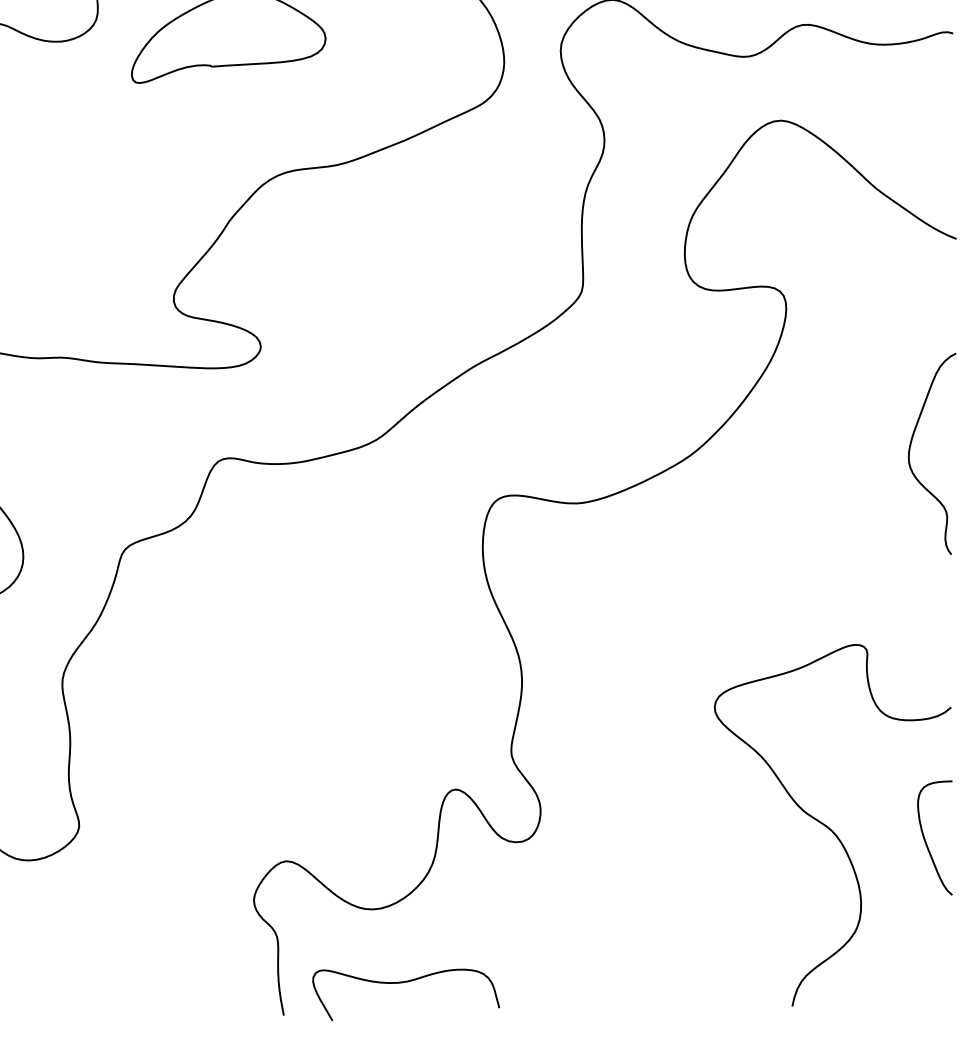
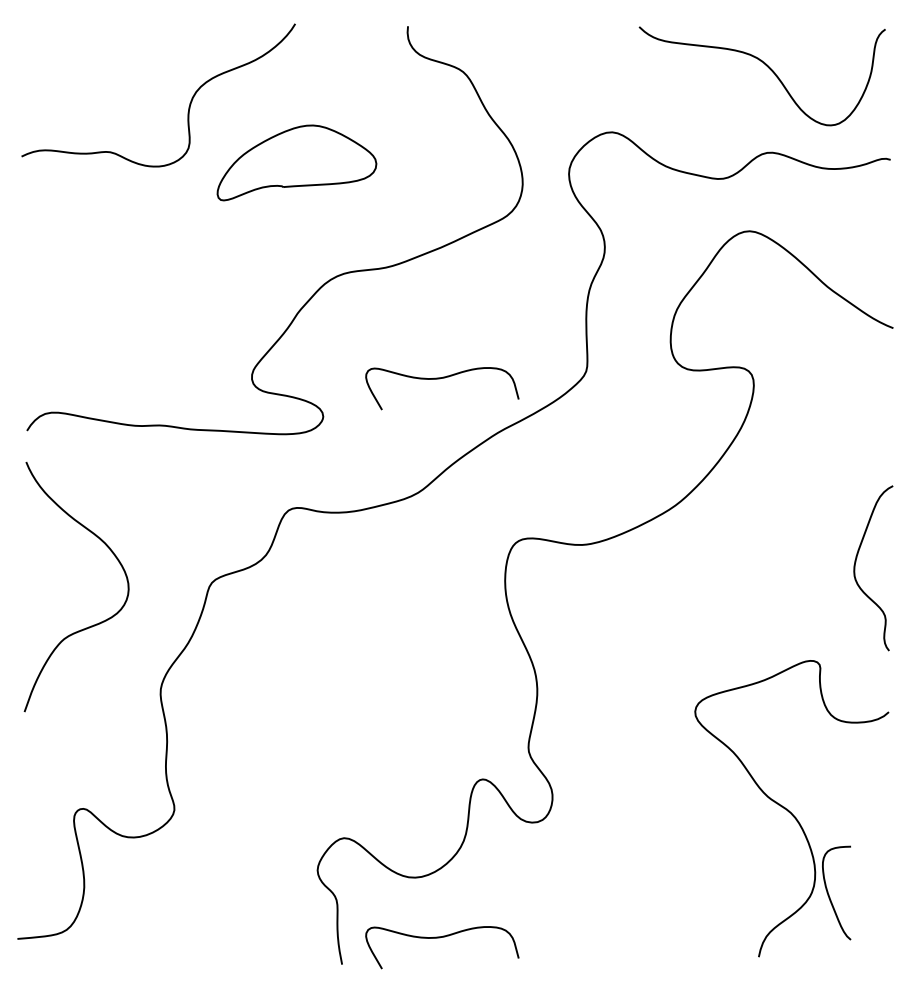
curve: (403, 301) -> (440, 379), added
curve: (910, 454) -> (855, 568), moved
curve: (926, 839) -> (829, 894), moved

